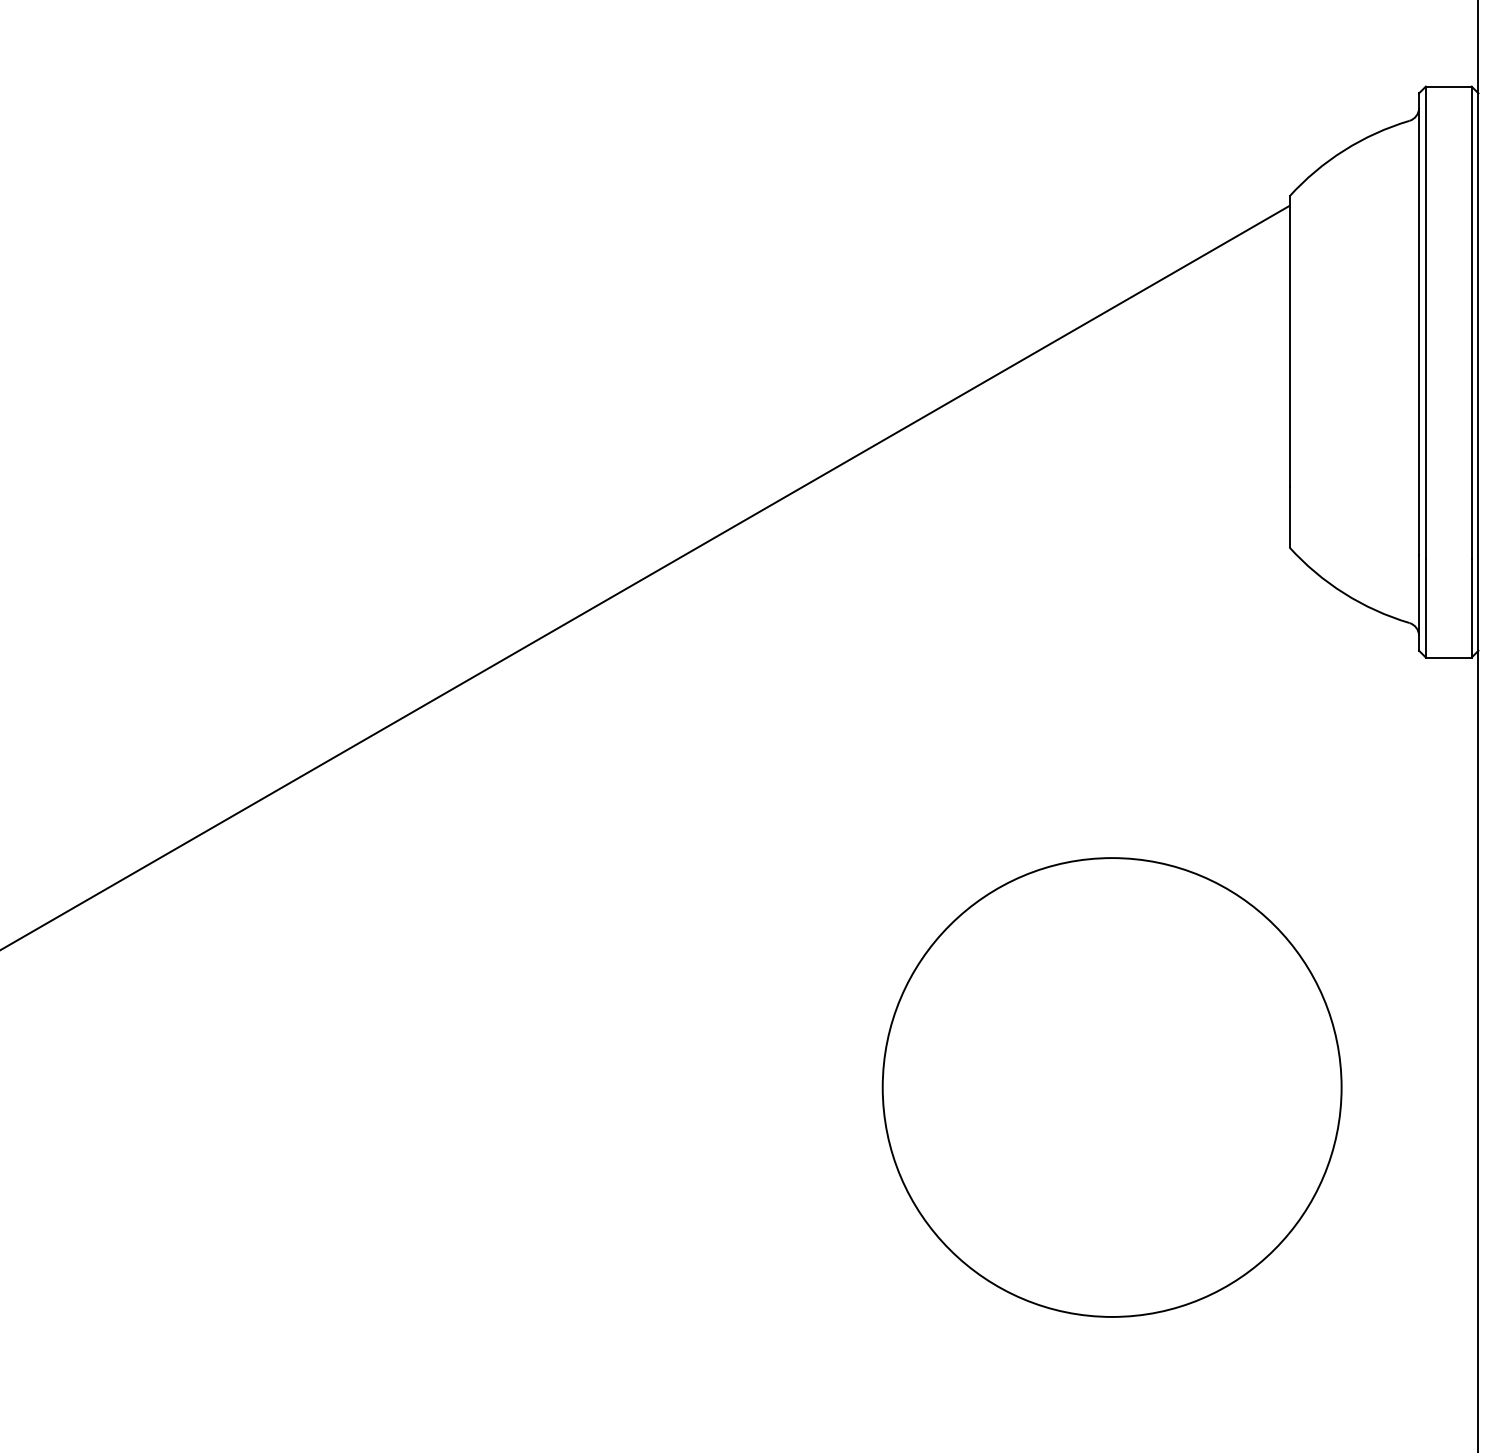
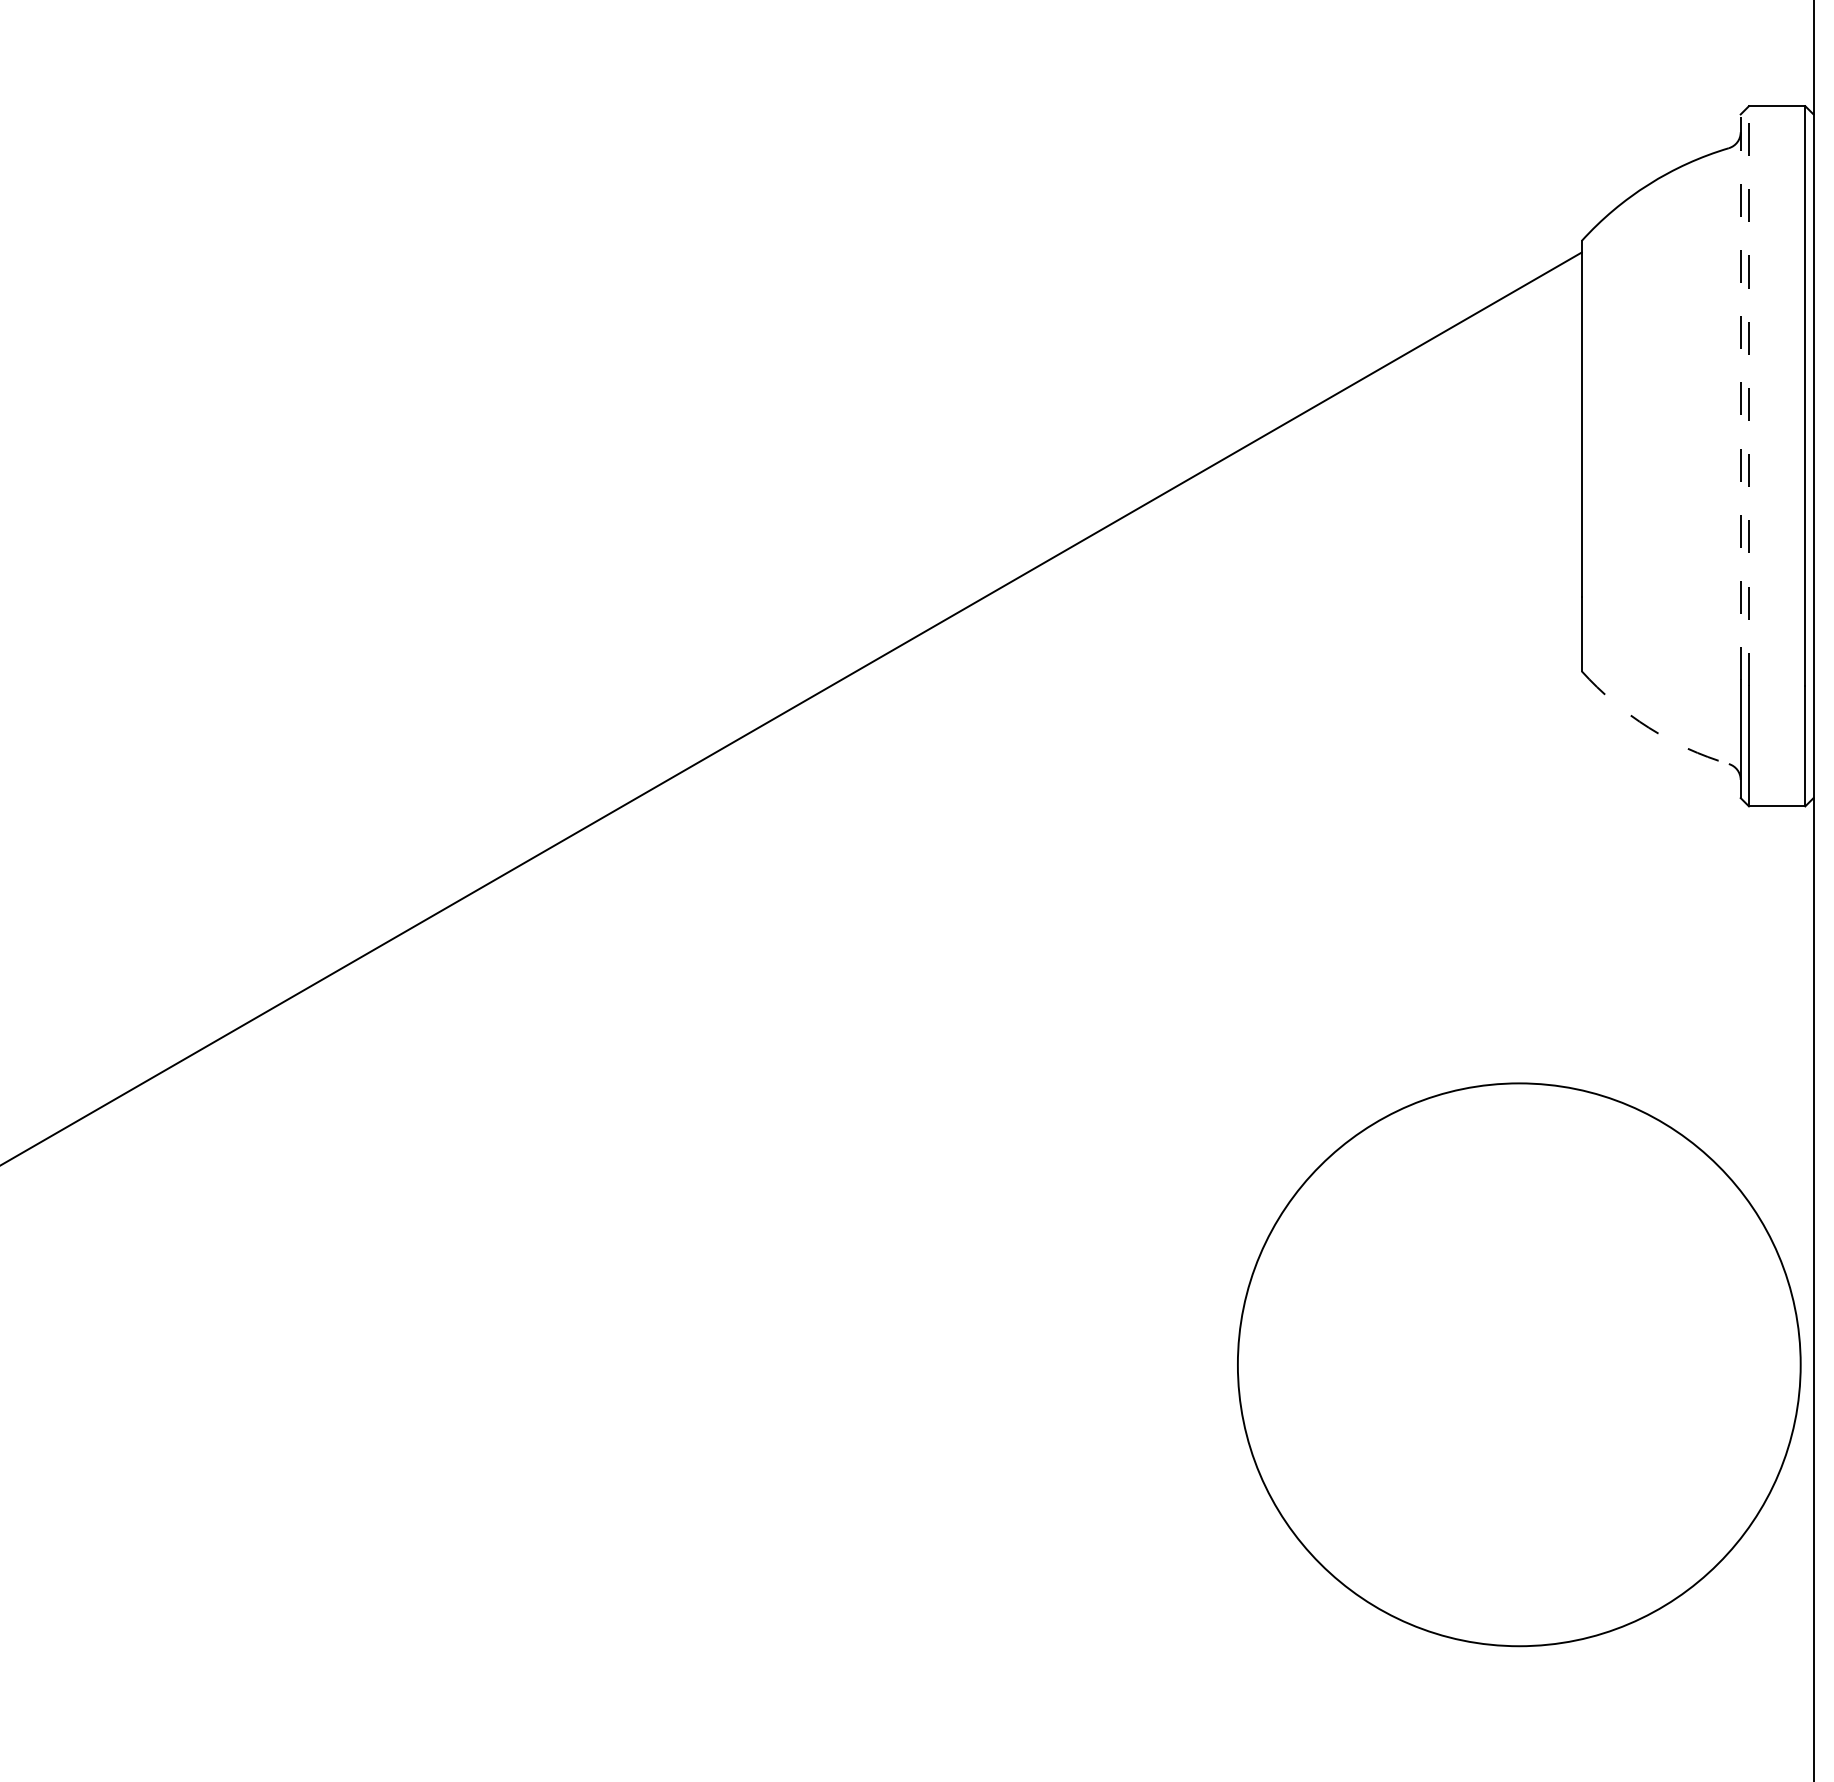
line: (1426, 323) -> (1749, 396), solid -> dashed
line: (1418, 324) -> (1740, 397), solid -> dashed
arc: (1343, 593) -> (1648, 727), solid -> dashed
circle: (1112, 1087) -> (1519, 1364), moved

